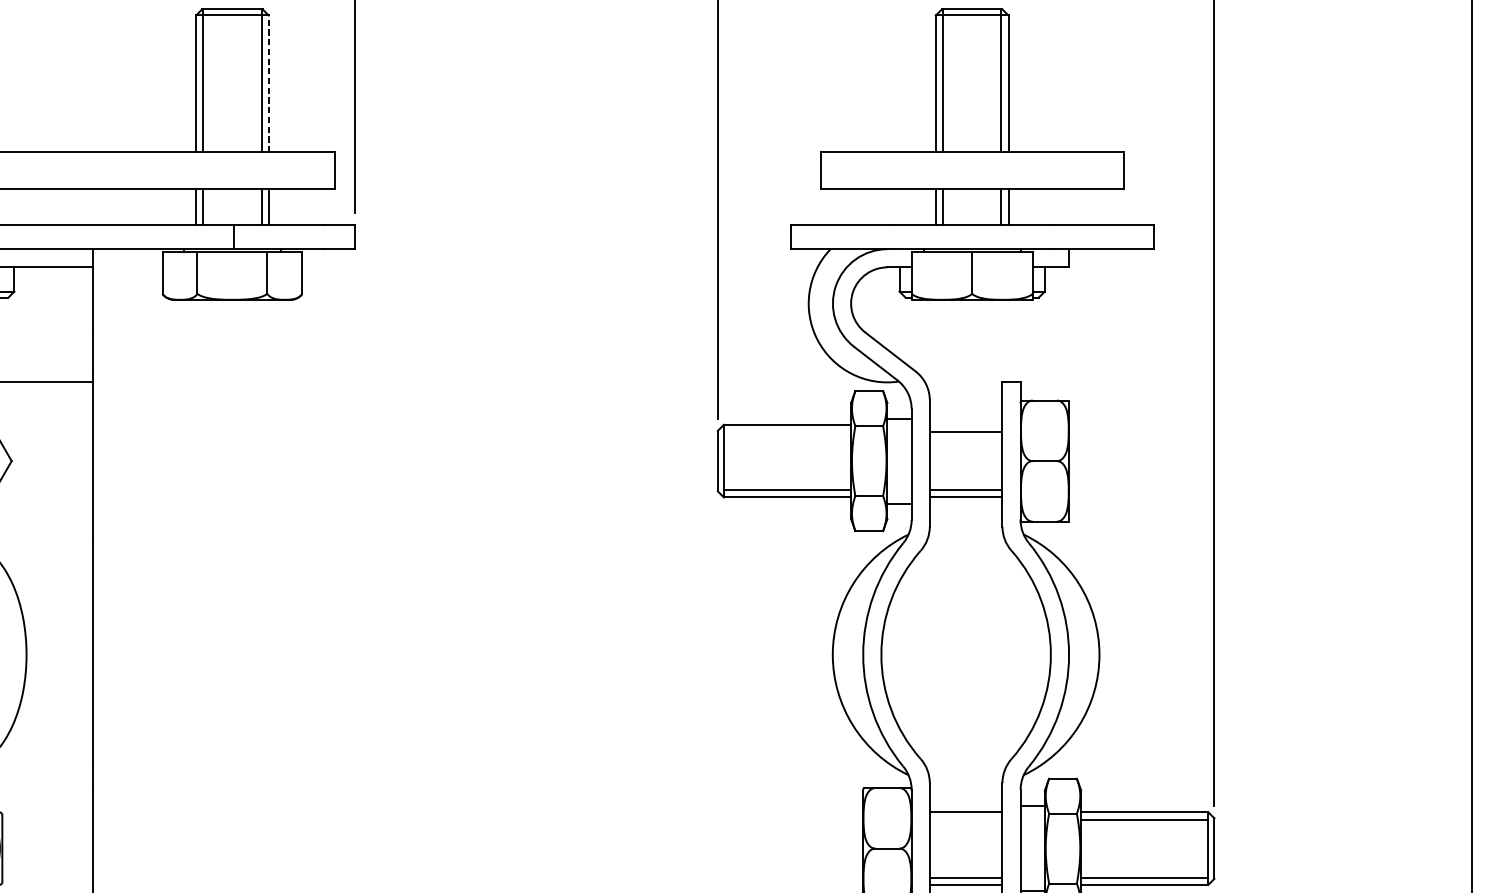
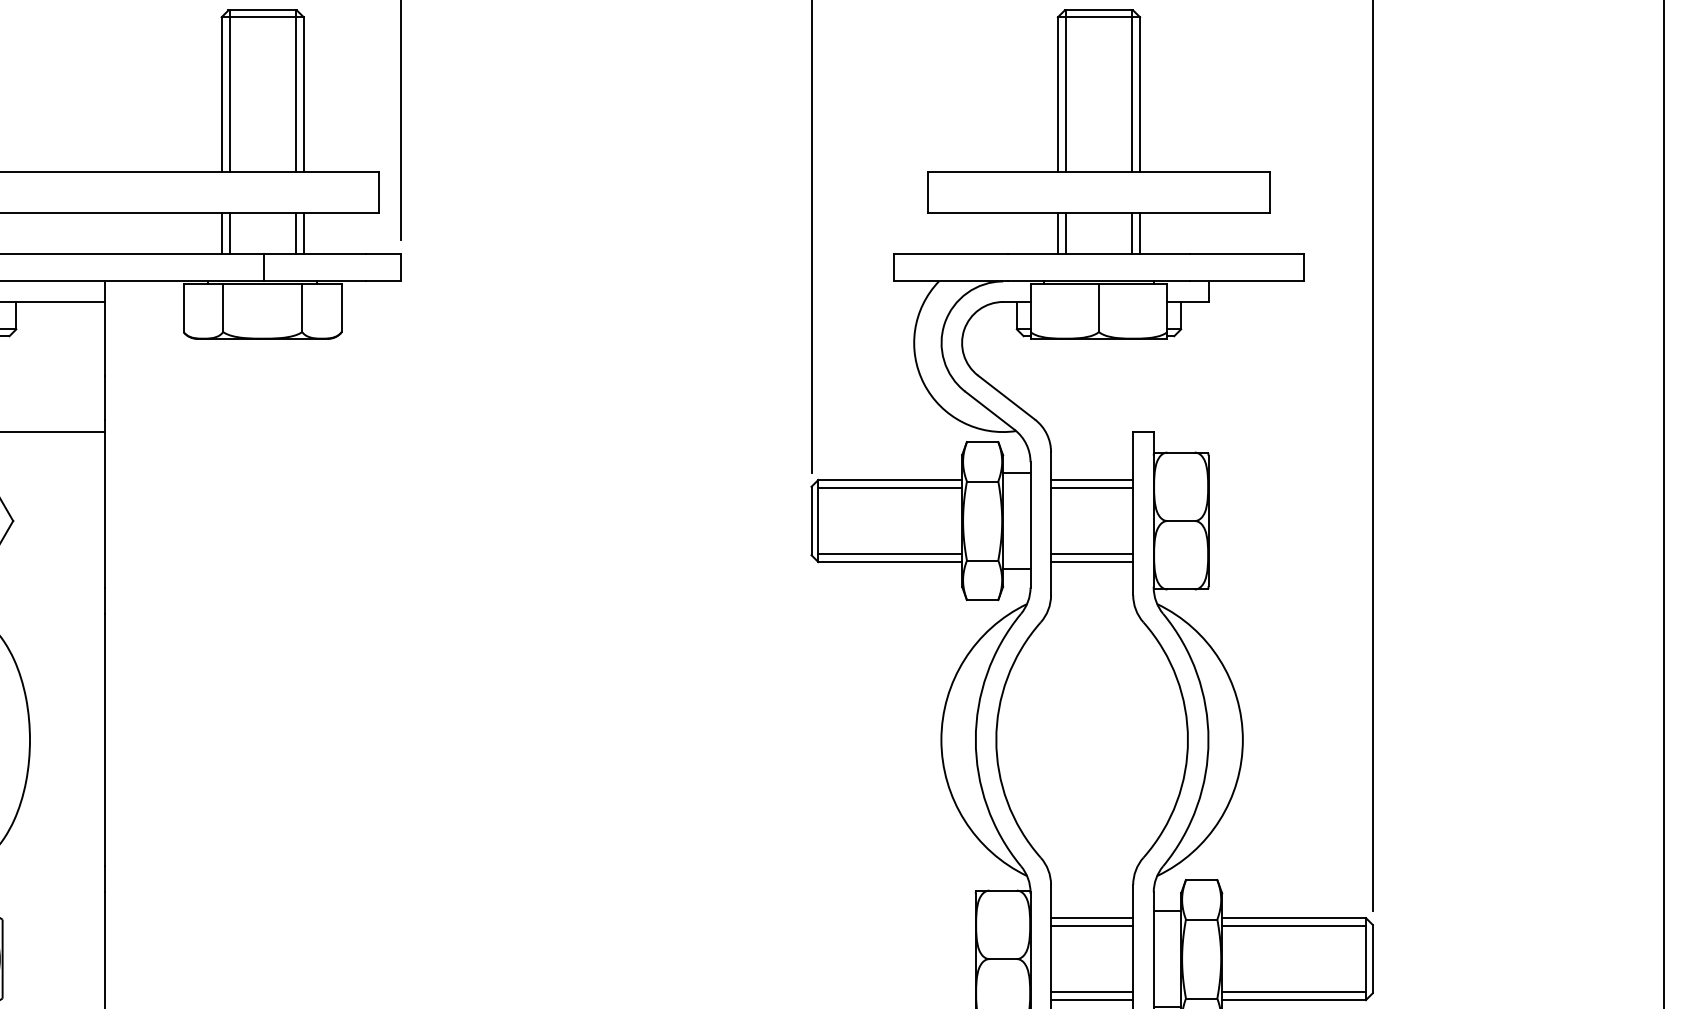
line: (268, 83) -> (303, 94), dashed -> solid
line: (966, 424) -> (1092, 479), added
line: (787, 432) -> (890, 488), added
line: (966, 819) -> (1092, 926), added

